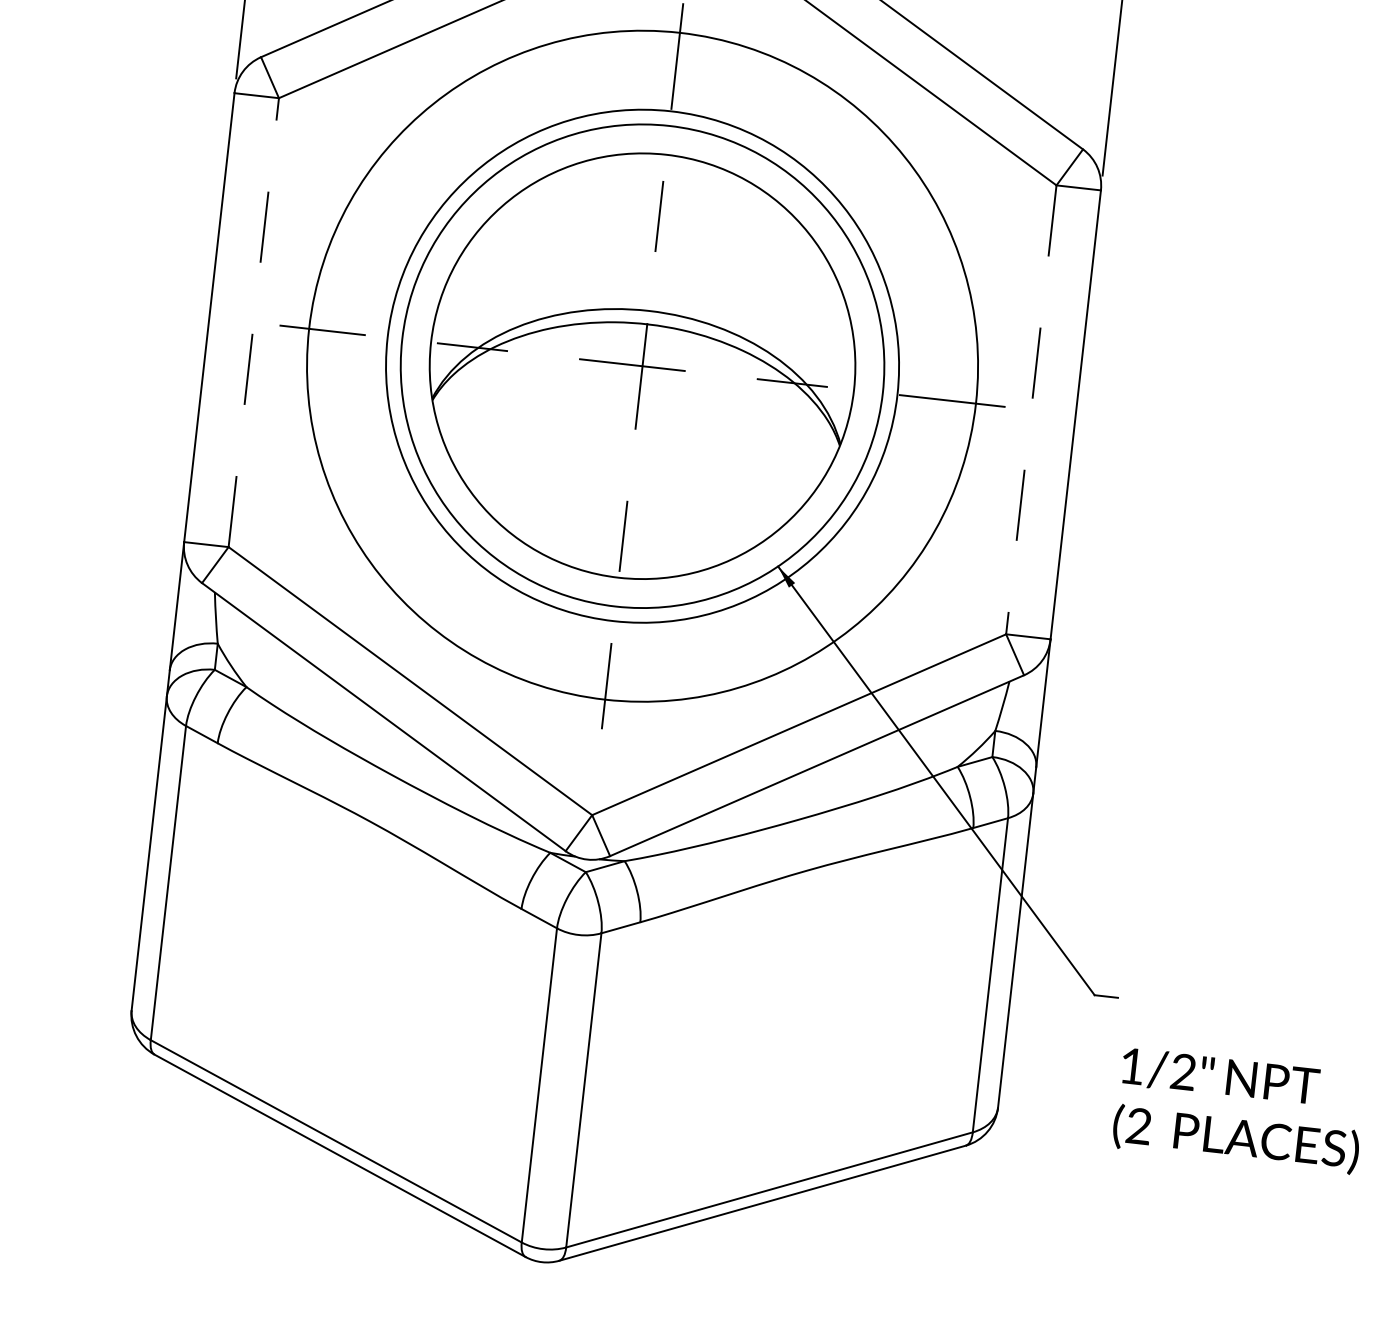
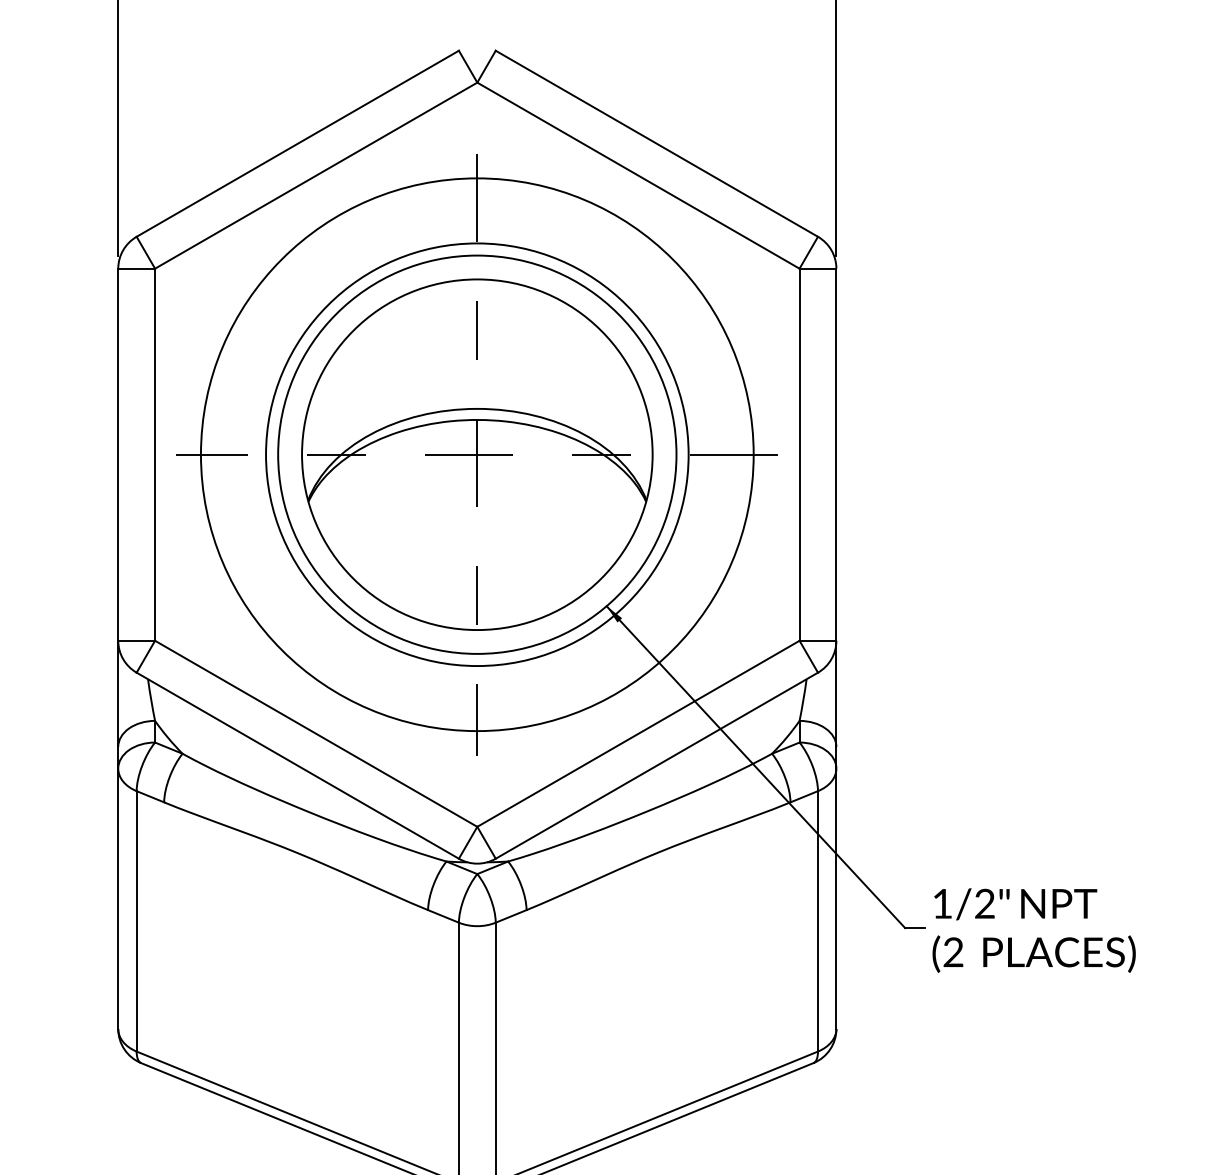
line: (254, 322) -> (155, 454), dashed -> solid
line: (1031, 410) -> (799, 455), dashed -> solid
text: (1238, 1110) -> (1033, 930), moved

